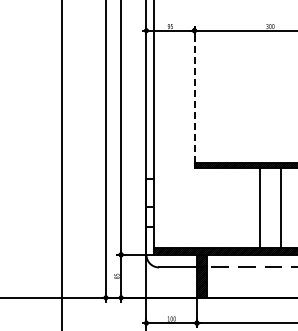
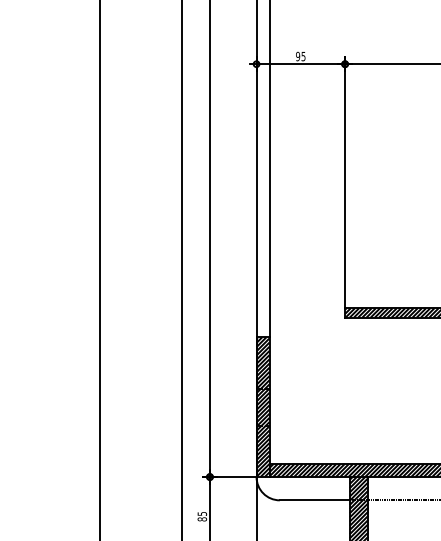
line: (194, 96) -> (345, 185), dashed -> solid
hatch: (149, 216) -> (262, 406), added

